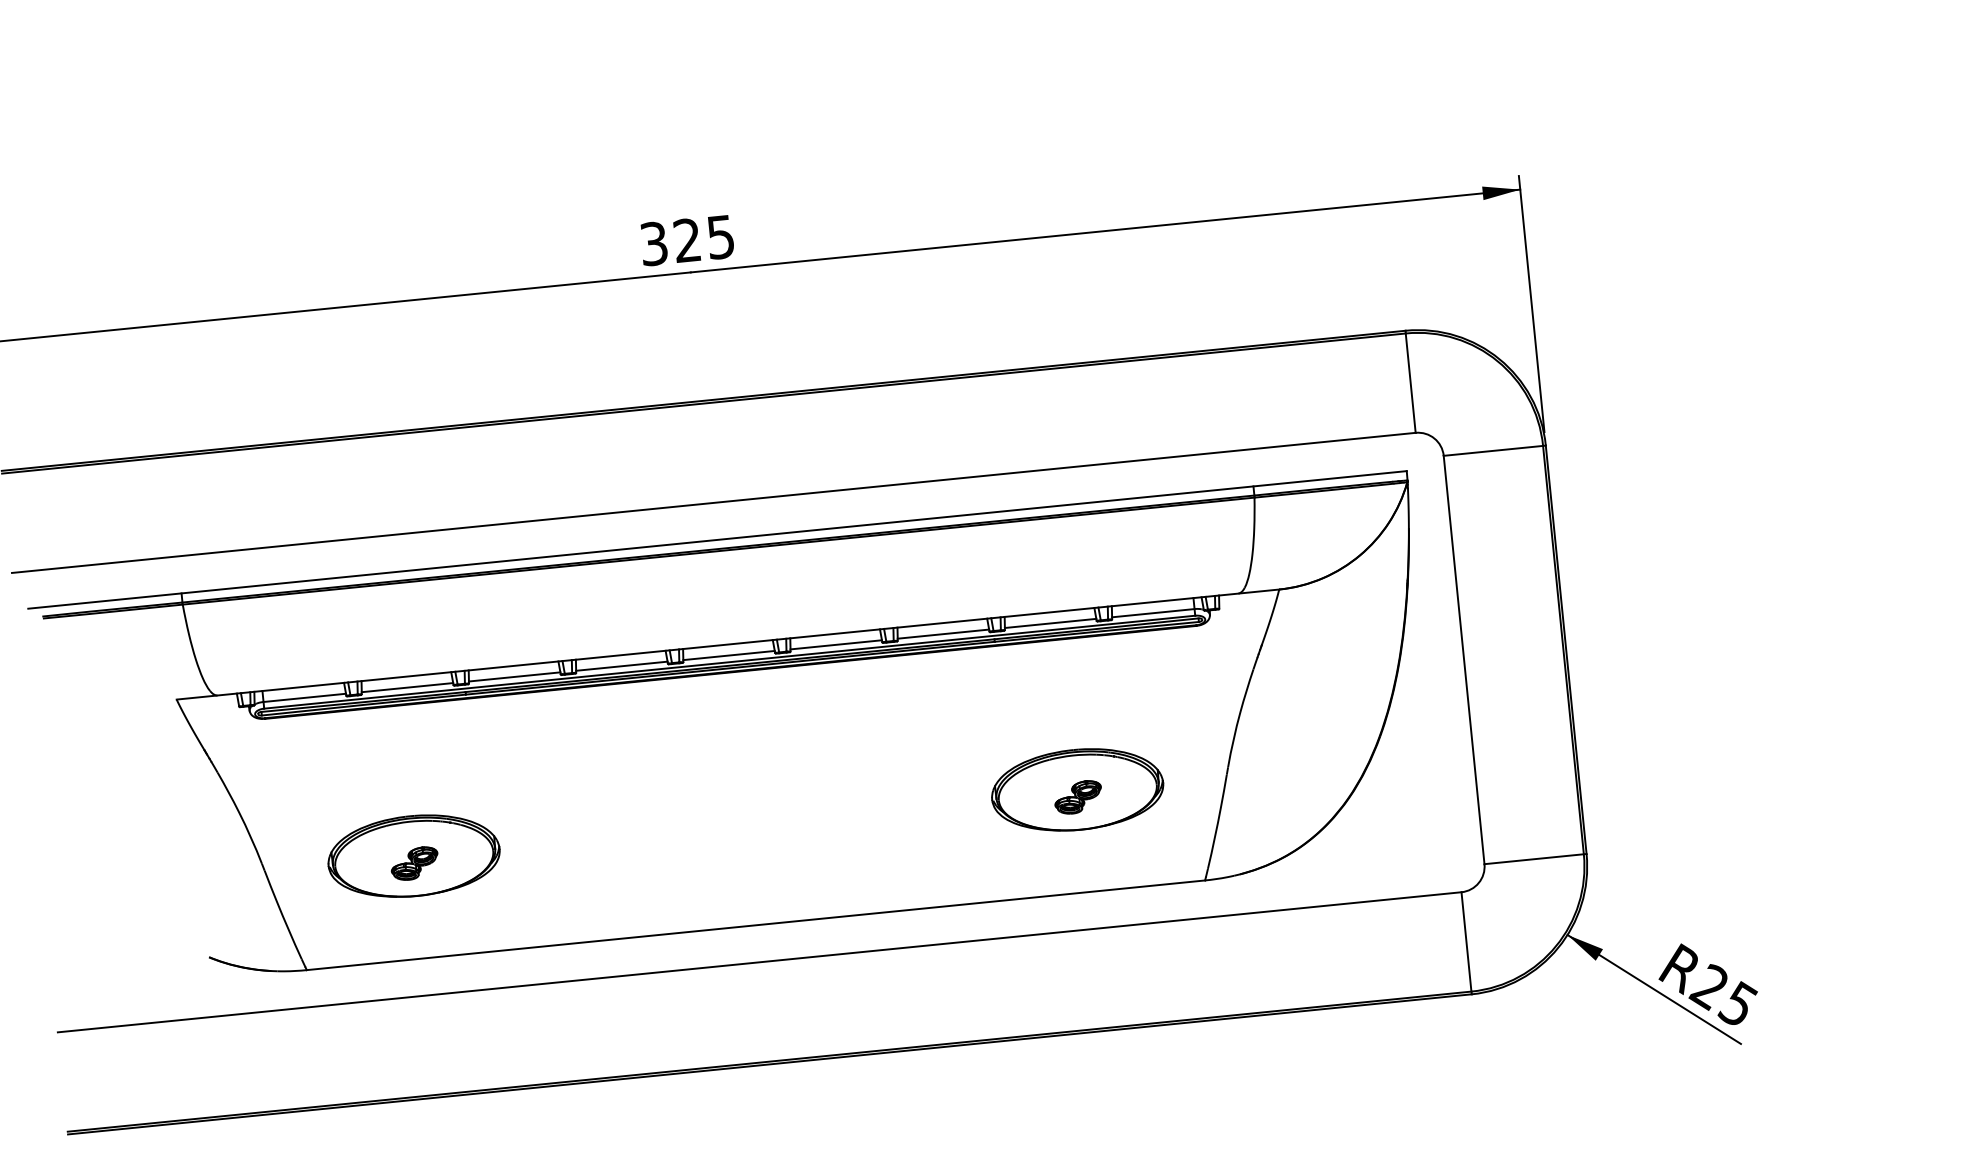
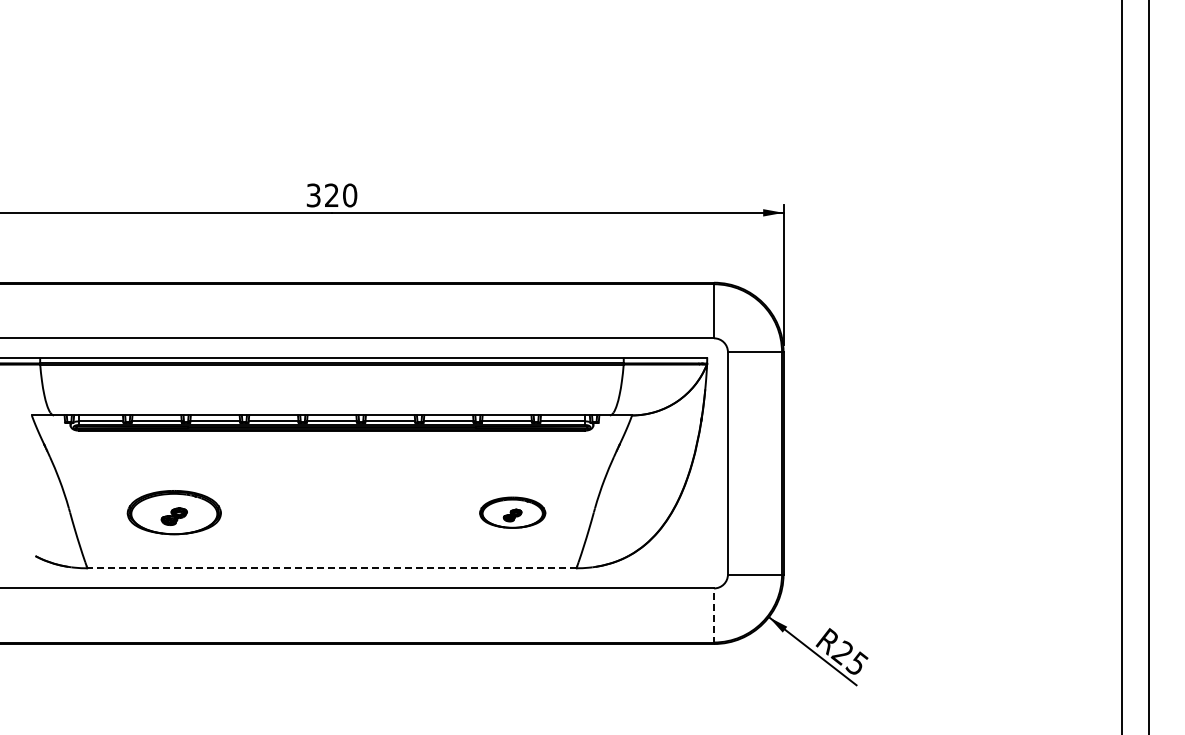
text: (721, 237) -> (350, 195), 325 -> 320
part: (1077, 789) -> (512, 512), size x0.7
part: (412, 856) -> (173, 512), moved
line: (755, 925) -> (331, 568), solid -> dashed
line: (1467, 943) -> (714, 616), solid -> dashed

